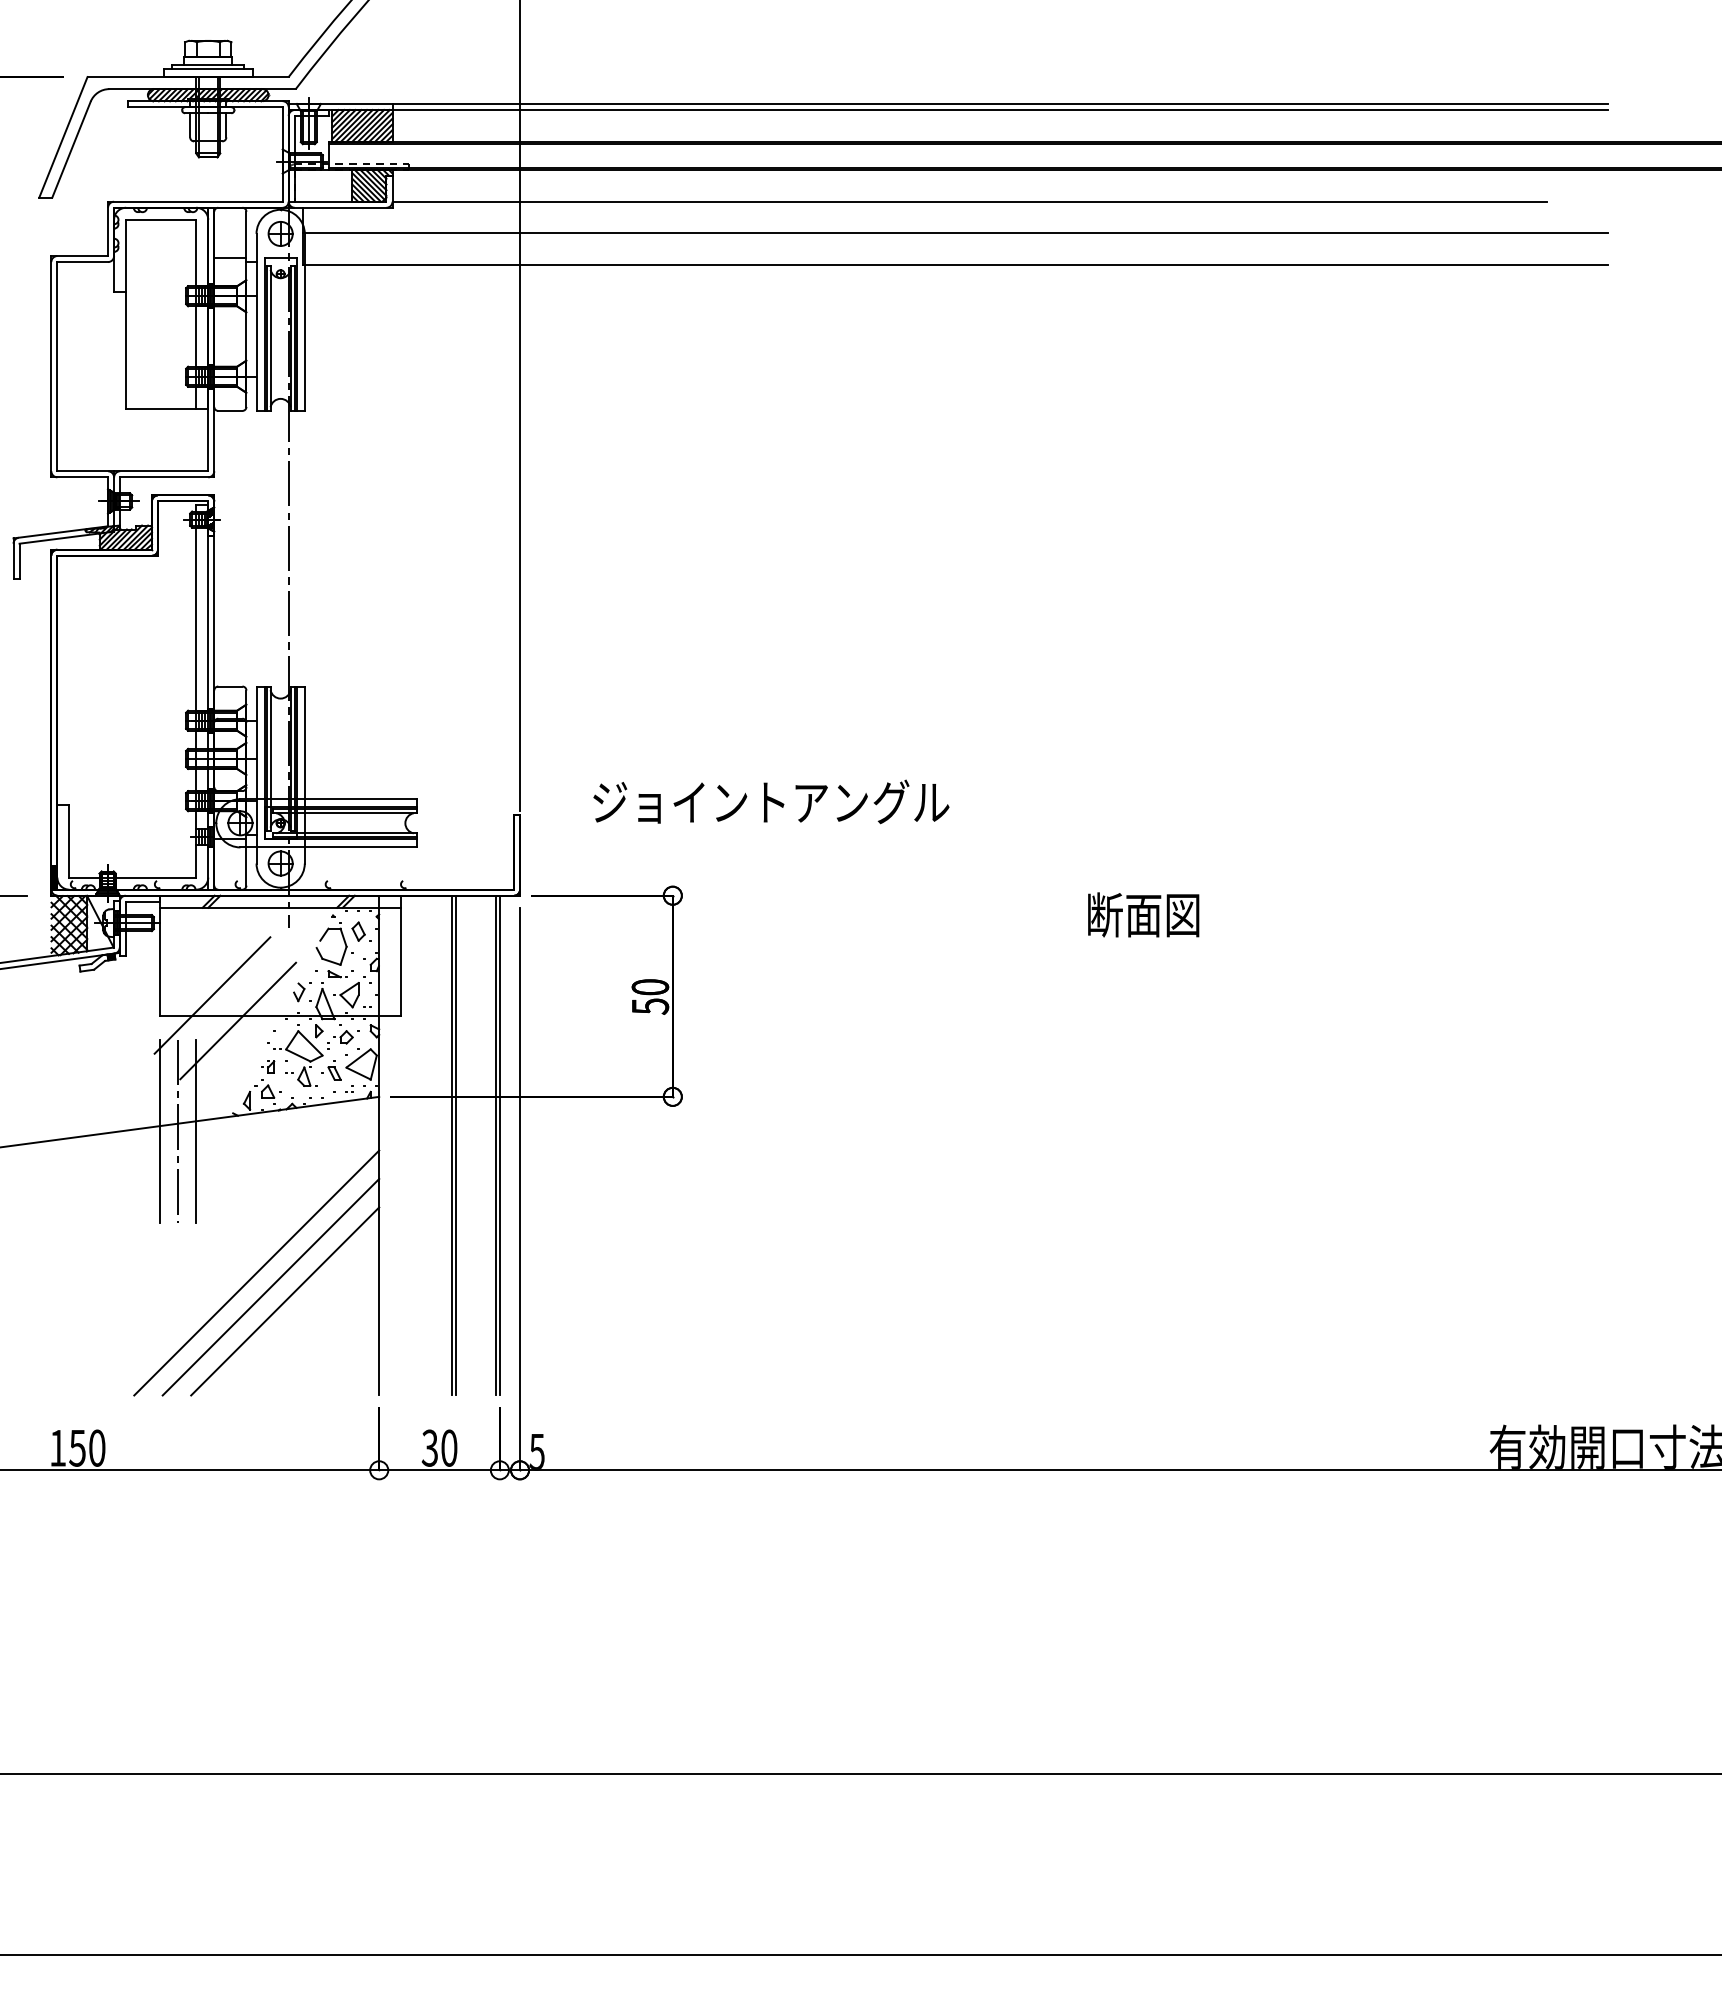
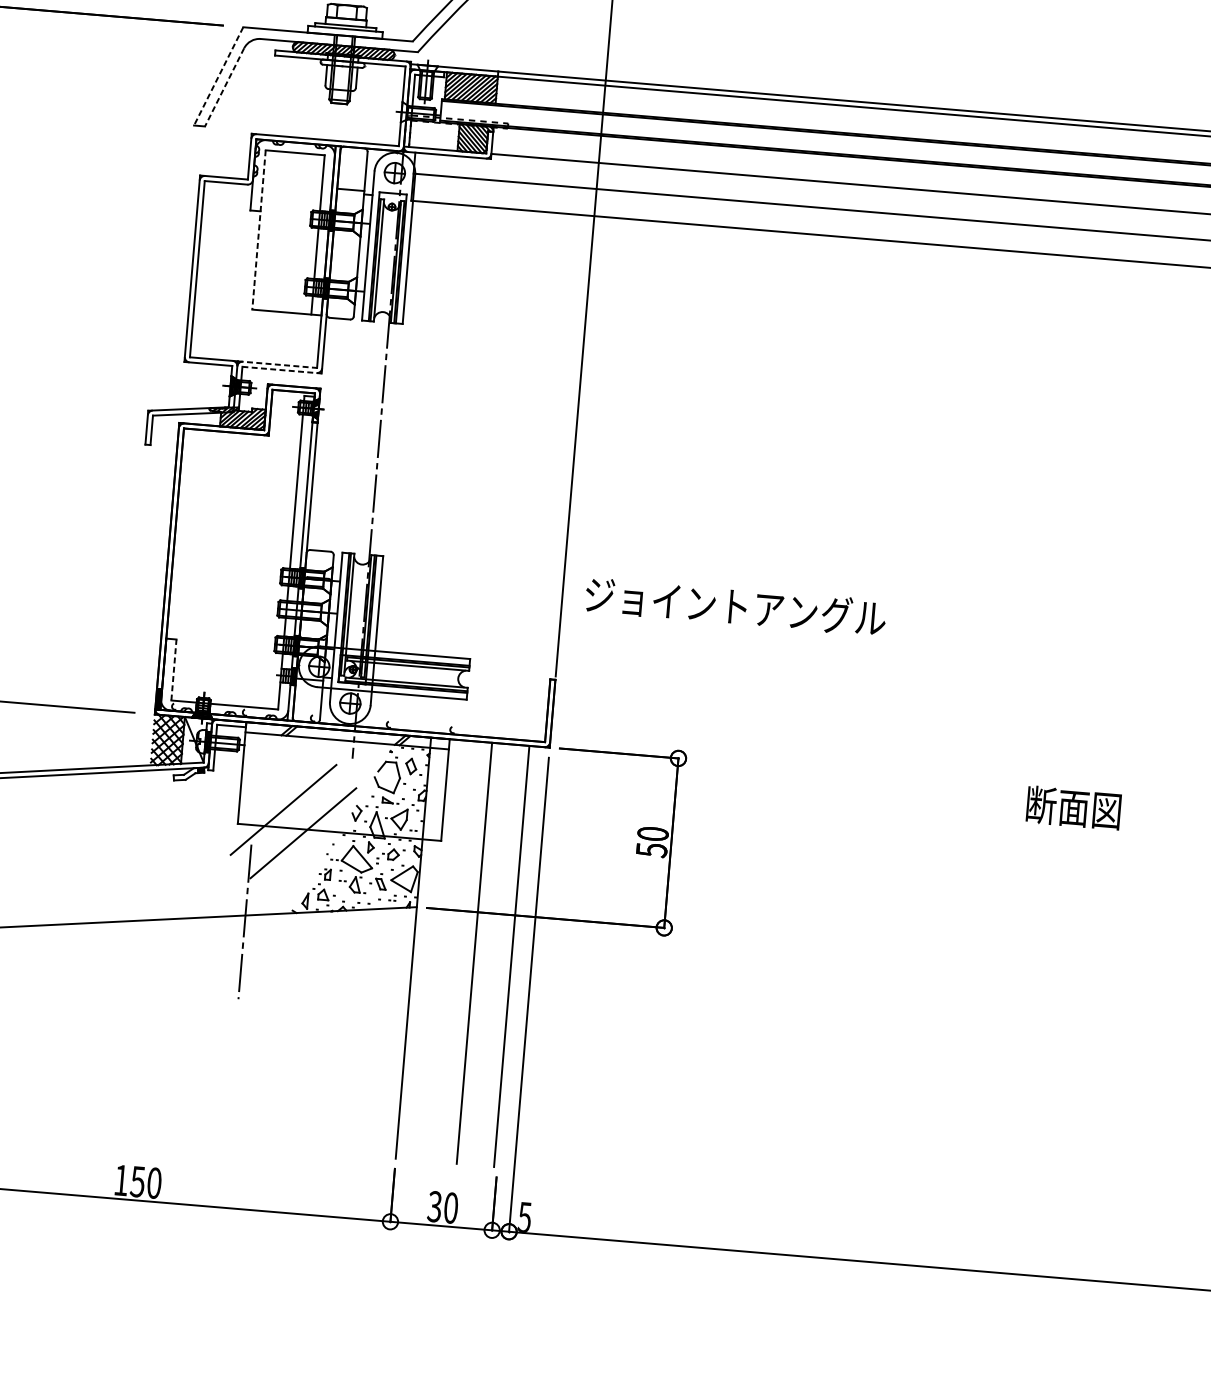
line: (63, 137) -> (218, 76), solid -> dashed
line: (71, 149) -> (224, 87), solid -> dashed
line: (126, 314) -> (259, 230), solid -> dashed
line: (161, 471) -> (277, 364), solid -> dashed
line: (167, 477) -> (282, 370), solid -> dashed
text: (771, 801) -> (735, 606), moved
line: (69, 840) -> (174, 669), solid -> dashed
line: (159, 1131) -> (229, 920), removed
line: (196, 1131) -> (260, 923), removed
line: (455, 1145) -> (477, 953), removed
line: (499, 1145) -> (514, 956), removed
line: (256, 1272) -> (301, 1046), removed
line: (270, 1286) -> (311, 1059), removed
line: (285, 1301) -> (323, 1072), removed

